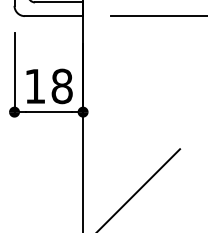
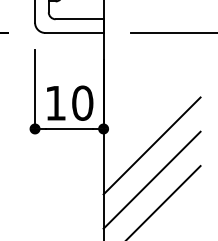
text: (61, 85) -> (82, 102), 18 -> 10
line: (130, 128) -> (151, 145), added
line: (130, 162) -> (151, 179), added

